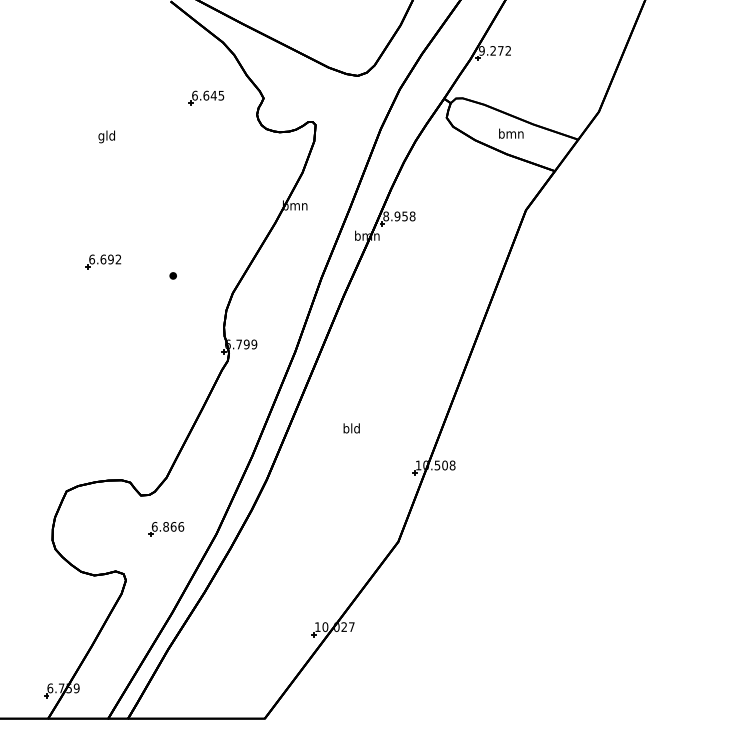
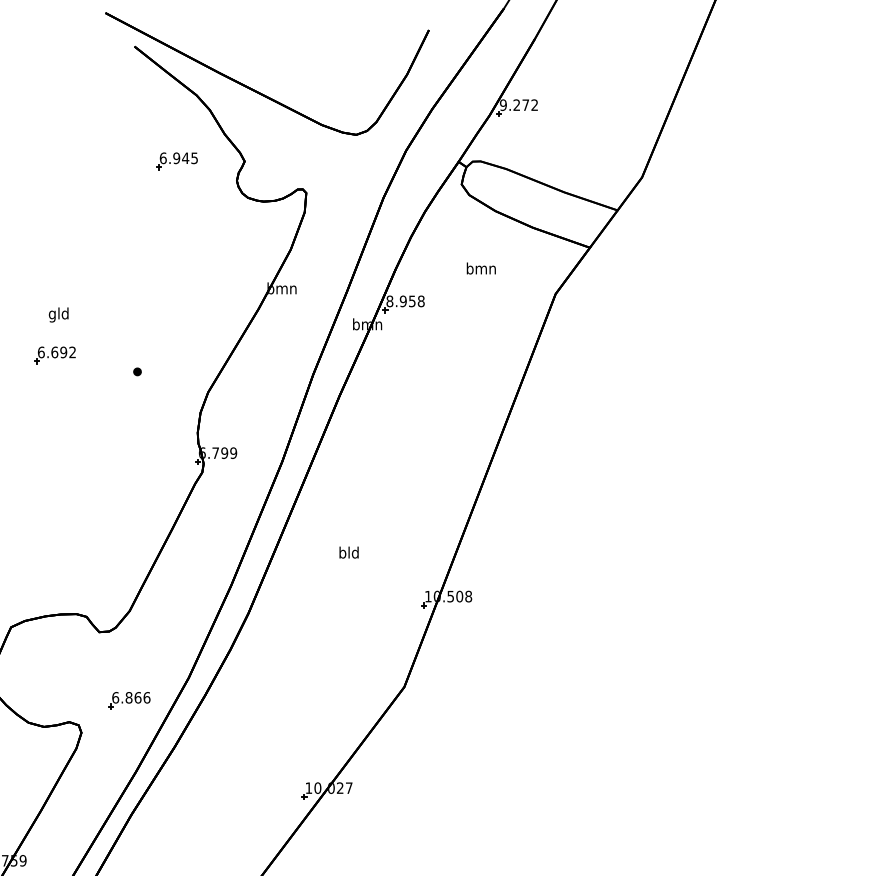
text: (206, 95) -> (176, 158), 6.645 -> 6.945
text: (511, 133) -> (481, 268), moved
text: (106, 136) -> (58, 314), moved
part: (166, 529) -> (129, 700), moved

